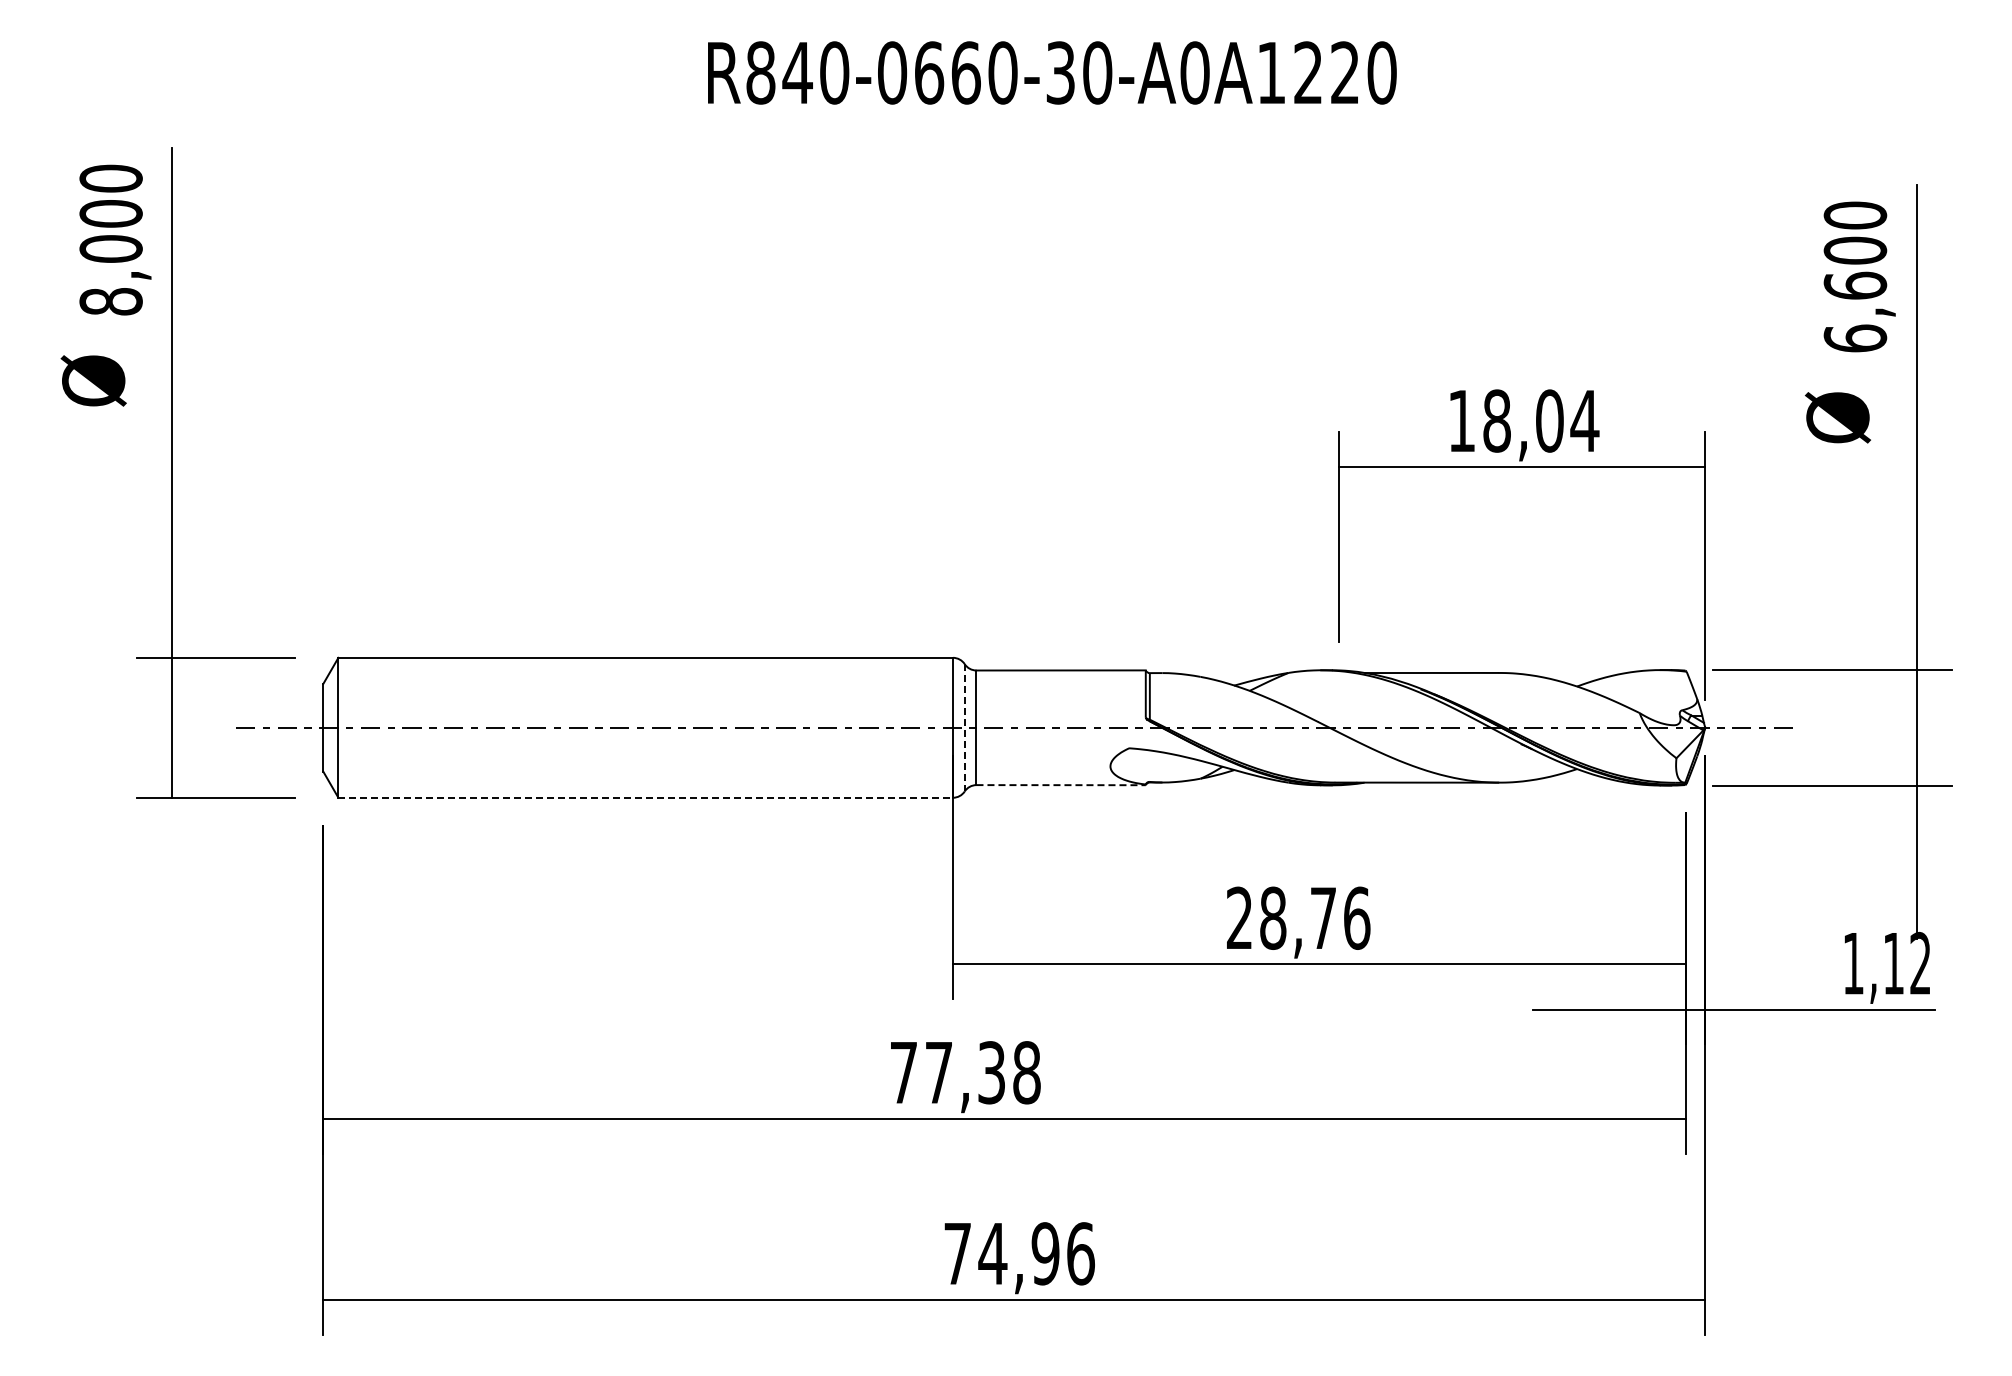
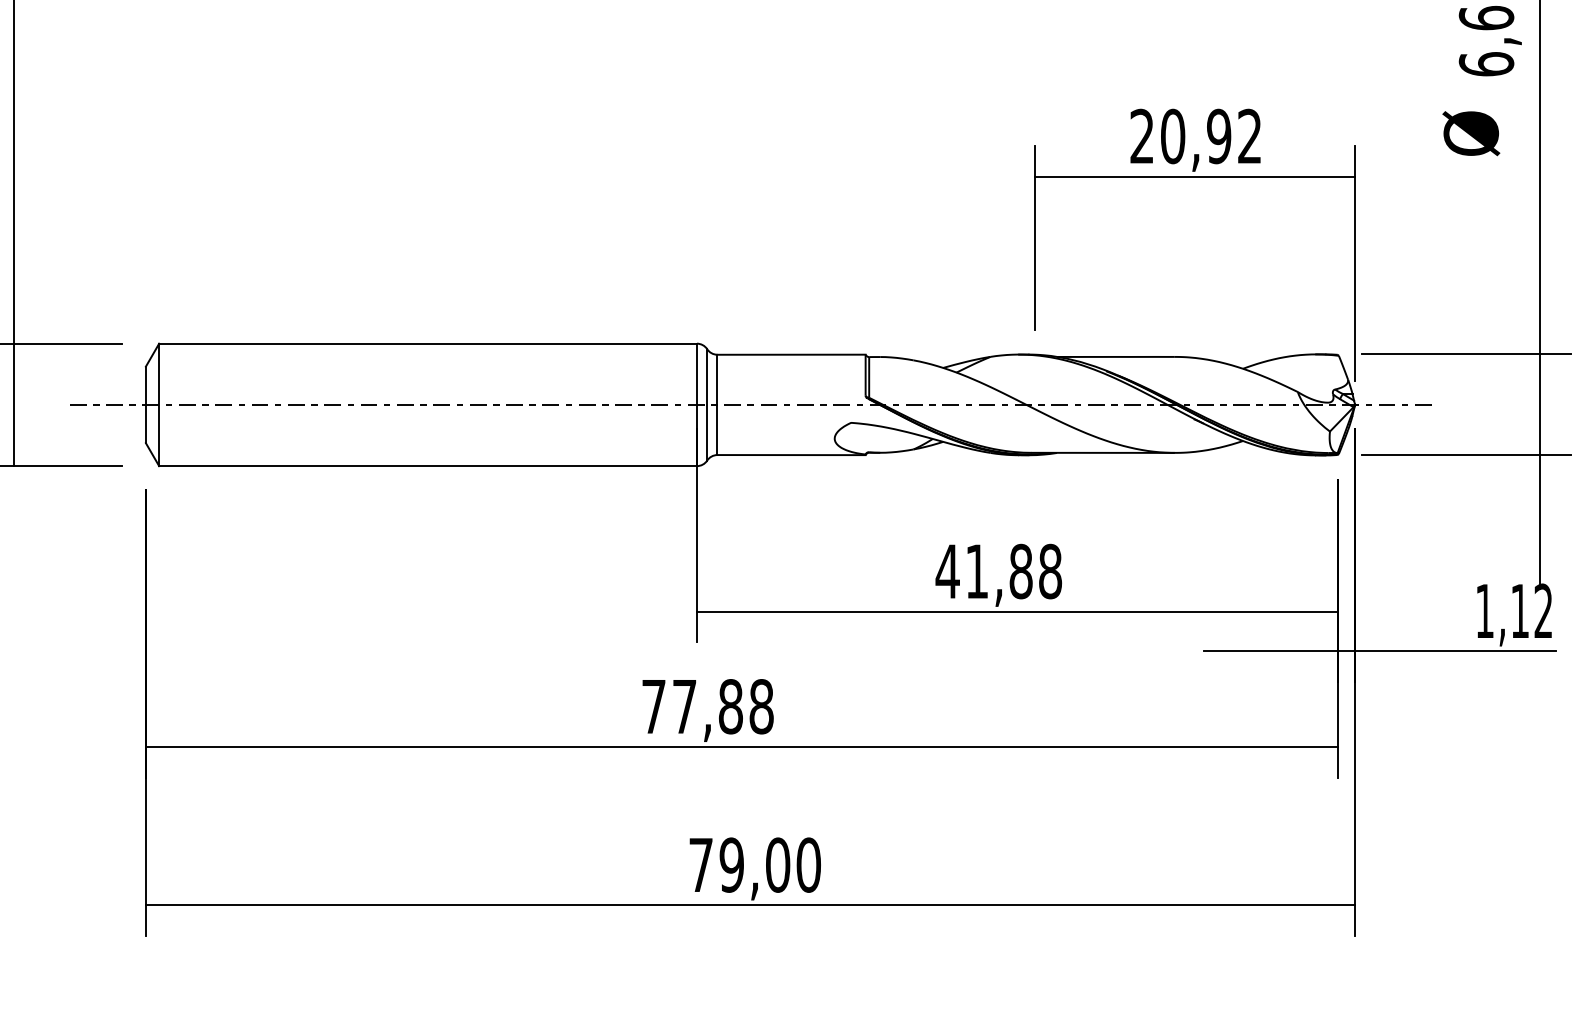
text: (1523, 420) -> (1196, 136), 18,04 -> 20,92
line: (964, 727) -> (707, 404), dashed -> solid
line: (1061, 785) -> (791, 455), dashed -> solid
line: (646, 797) -> (428, 465), dashed -> solid
text: (1297, 917) -> (998, 570), 28,76 -> 41,88
text: (991, 1072) -> (730, 706), 77,38 -> 77,88
text: (1036, 1253) -> (770, 864), 74,96 -> 79,00

